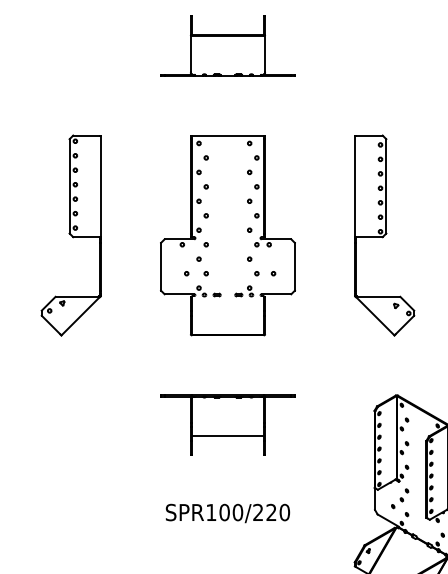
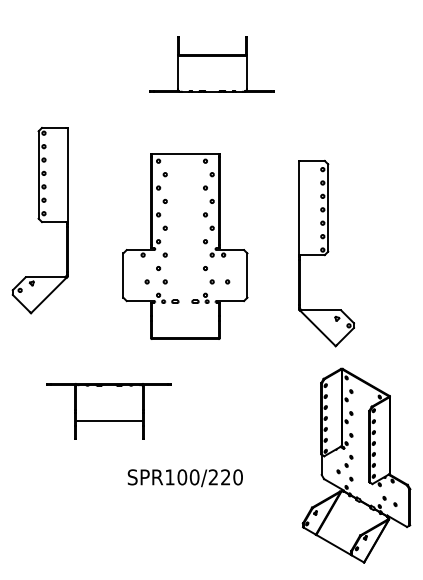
part: (226, 45) -> (211, 64), moved
part: (228, 235) -> (185, 246), moved
part: (384, 235) -> (326, 253), moved
part: (226, 425) -> (108, 411), moved

